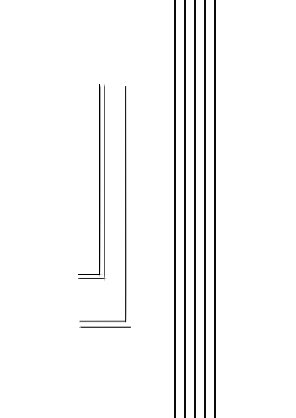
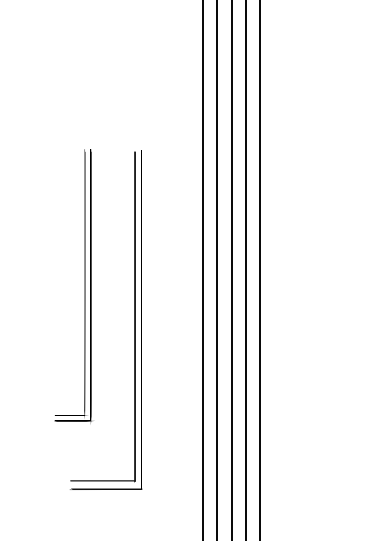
part: (99, 182) -> (84, 286), moved

